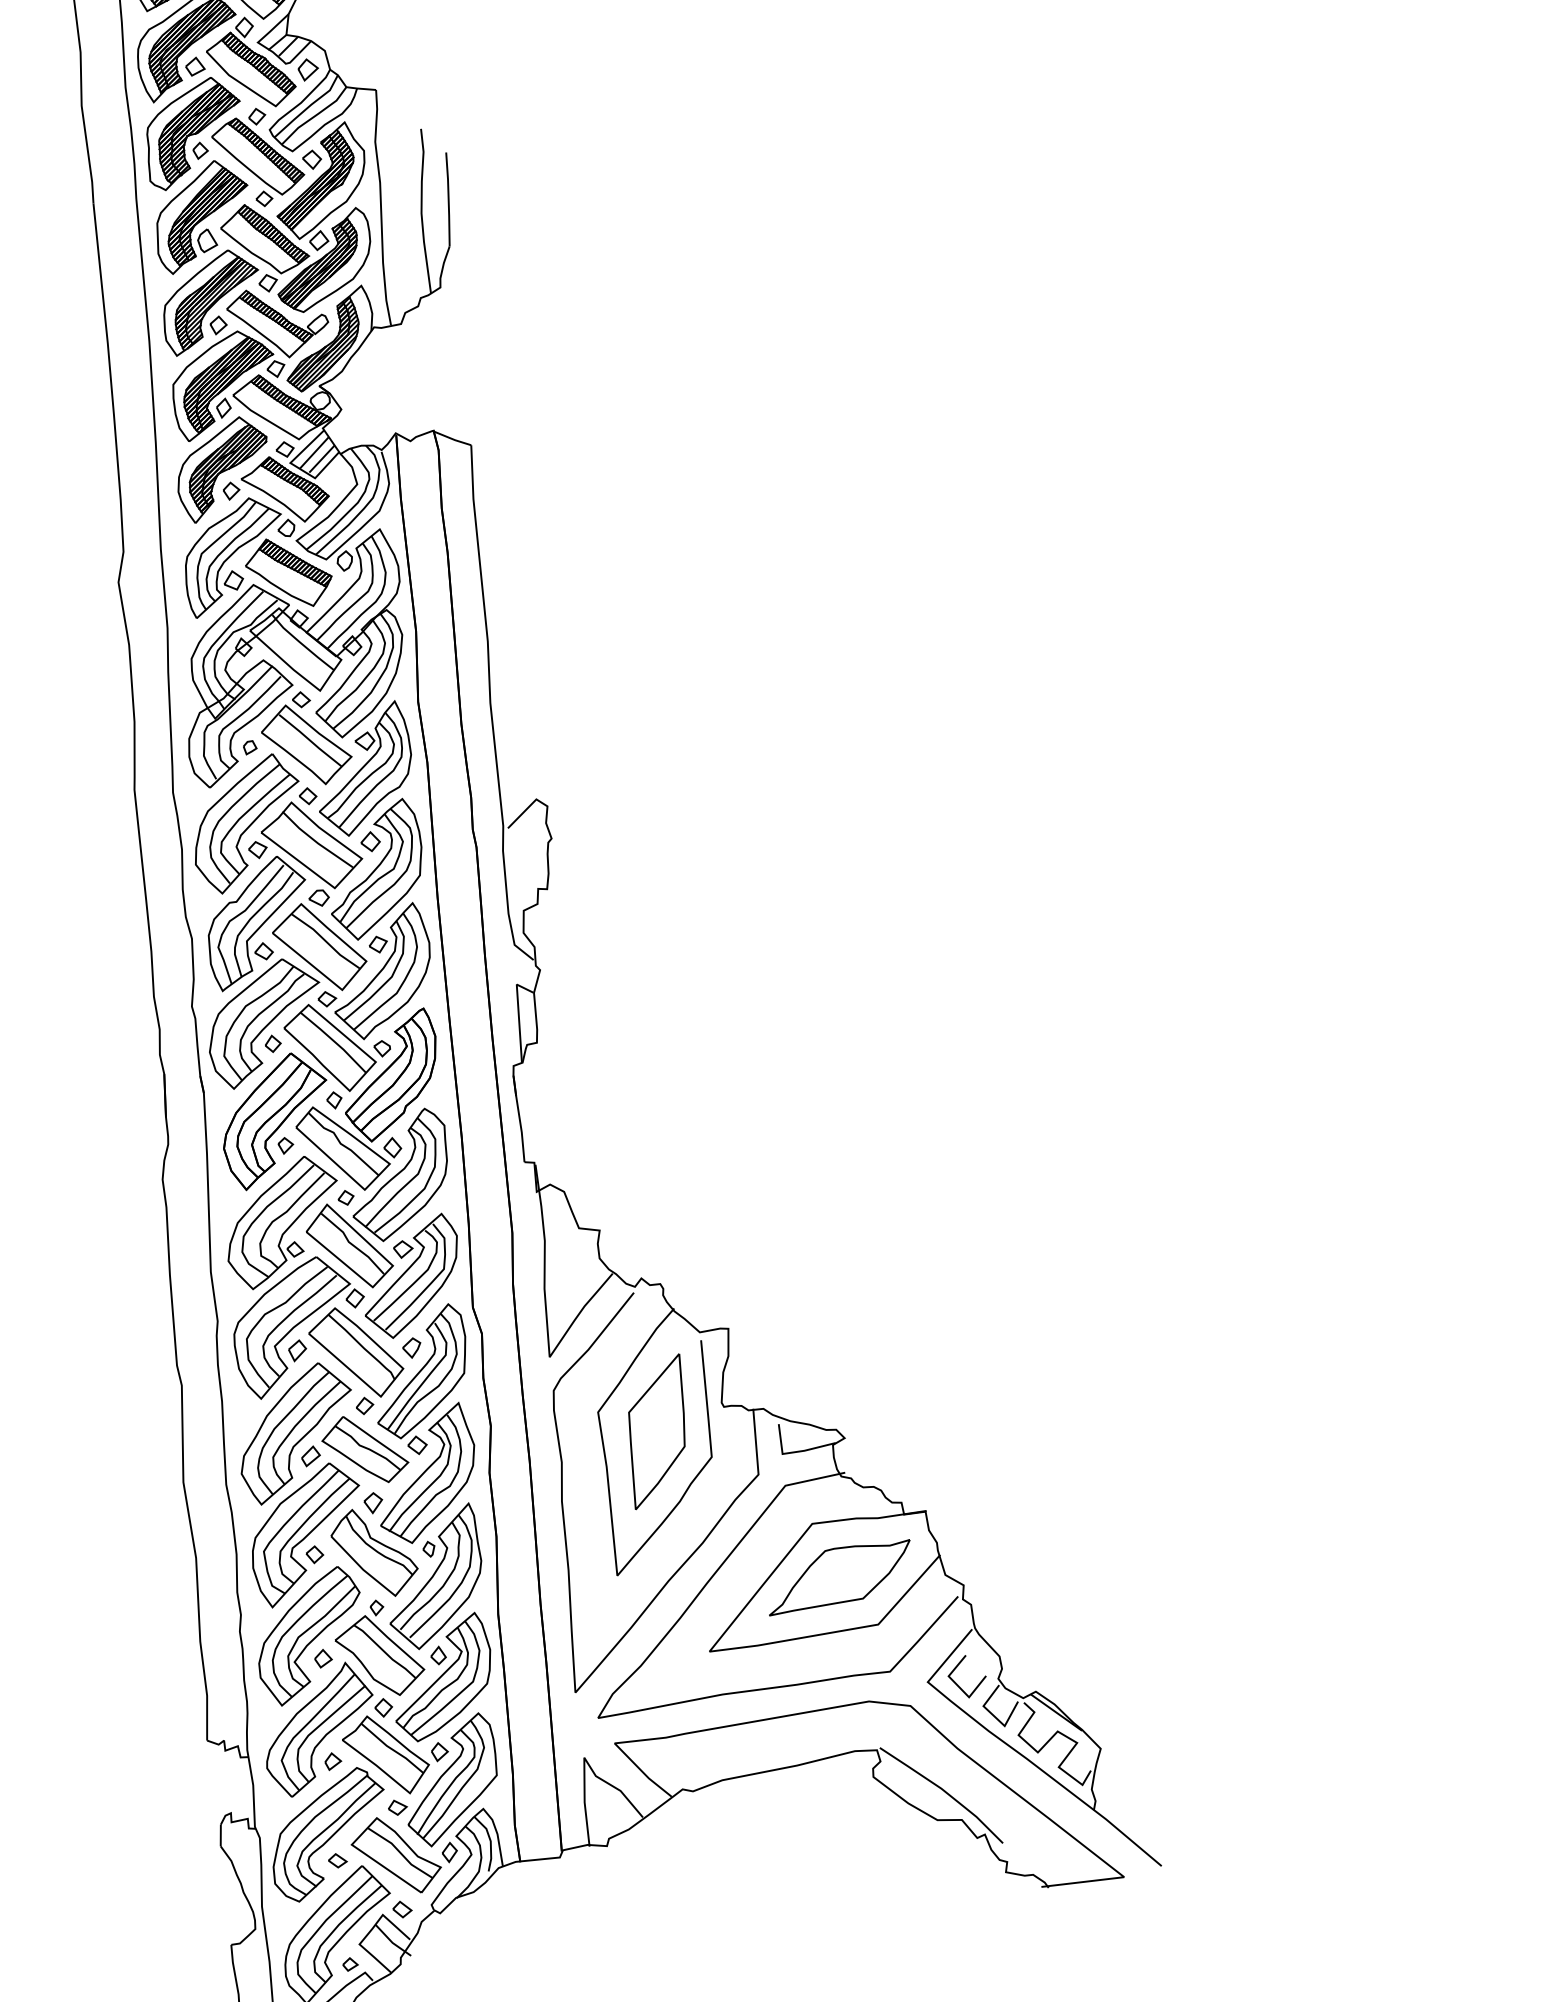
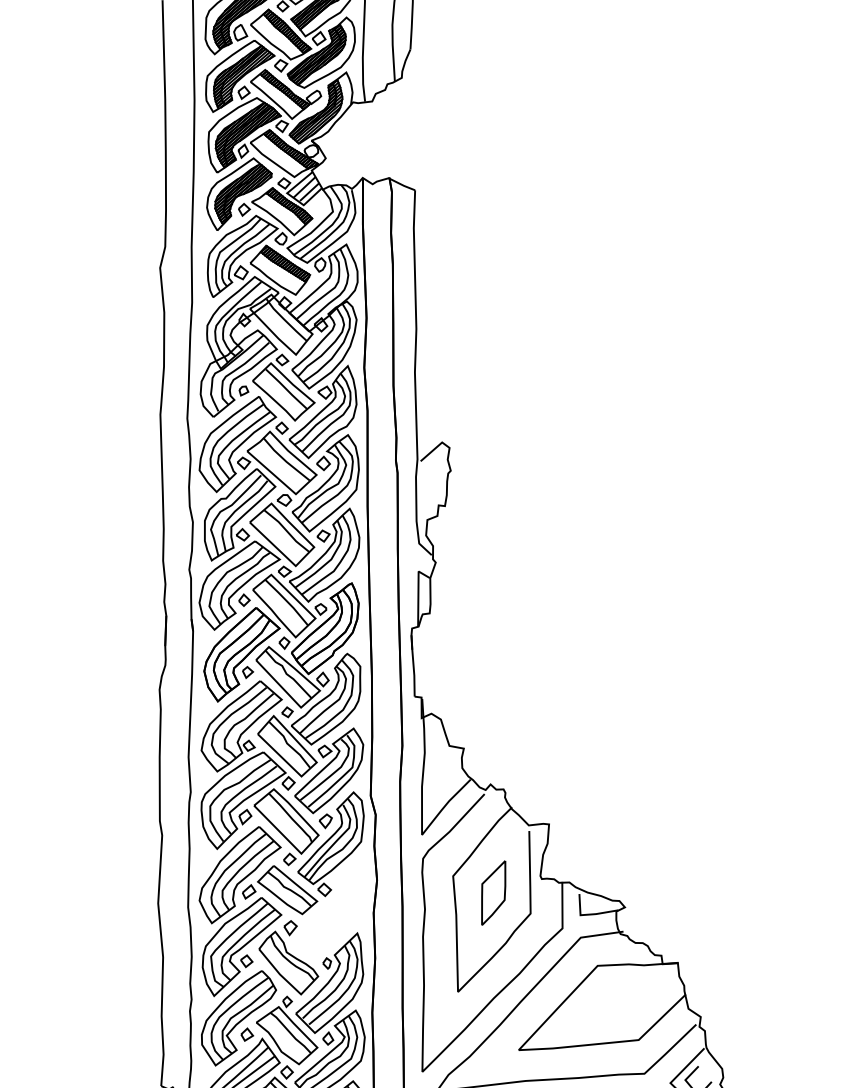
part: (656, 1431) -> (493, 892), size x0.6
part: (427, 1472) -> (330, 909), removed
part: (839, 1577) -> (613, 1004), removed

